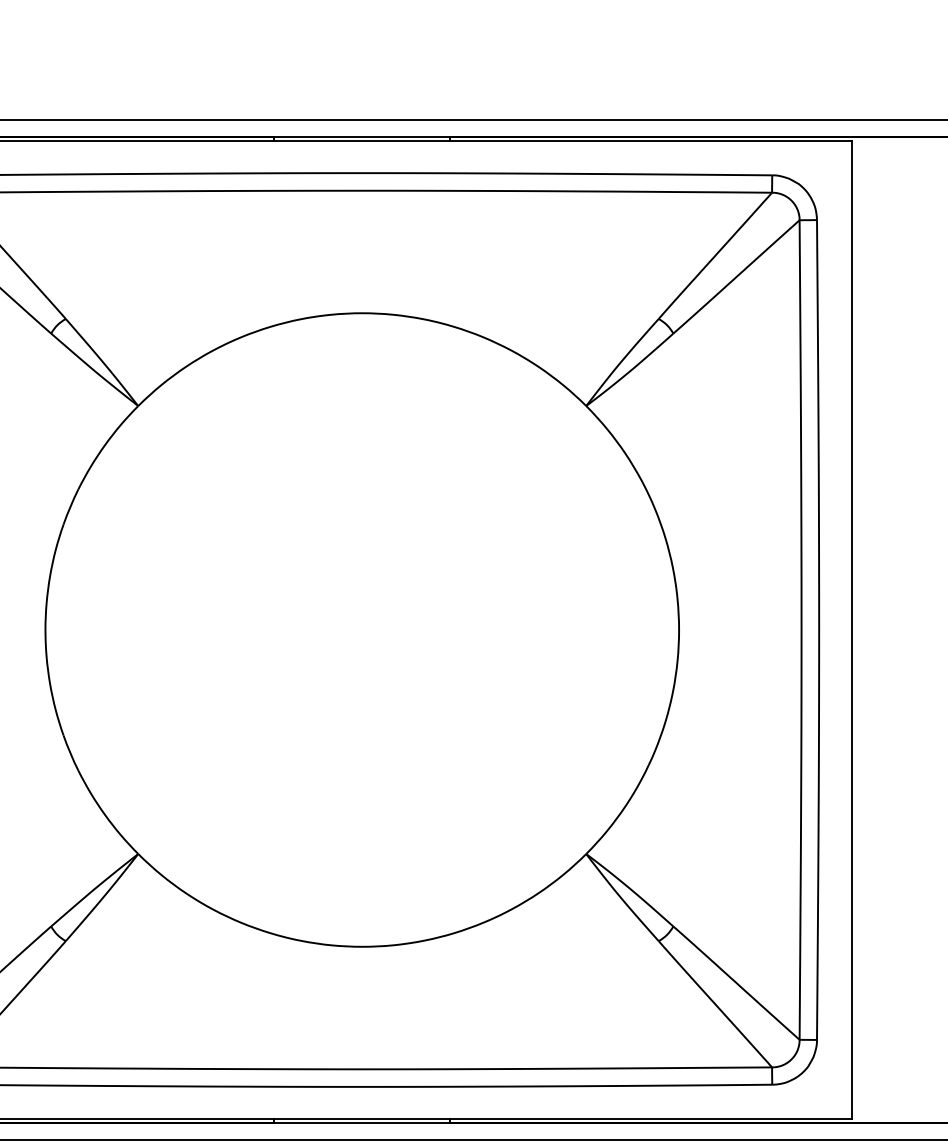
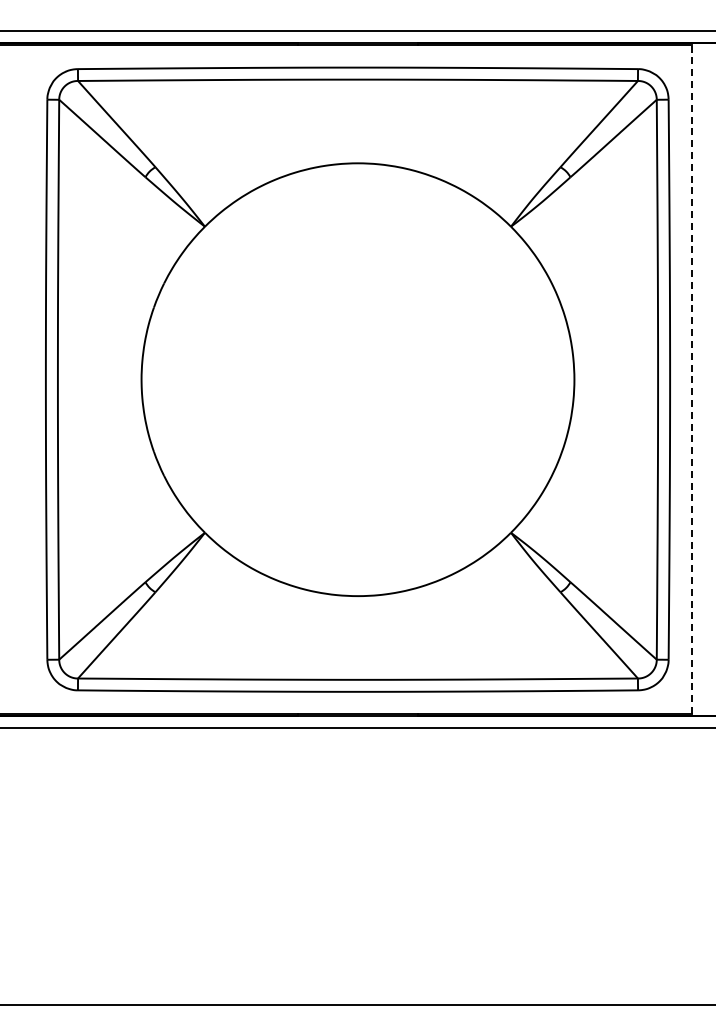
line: (851, 629) -> (692, 379), solid -> dashed

